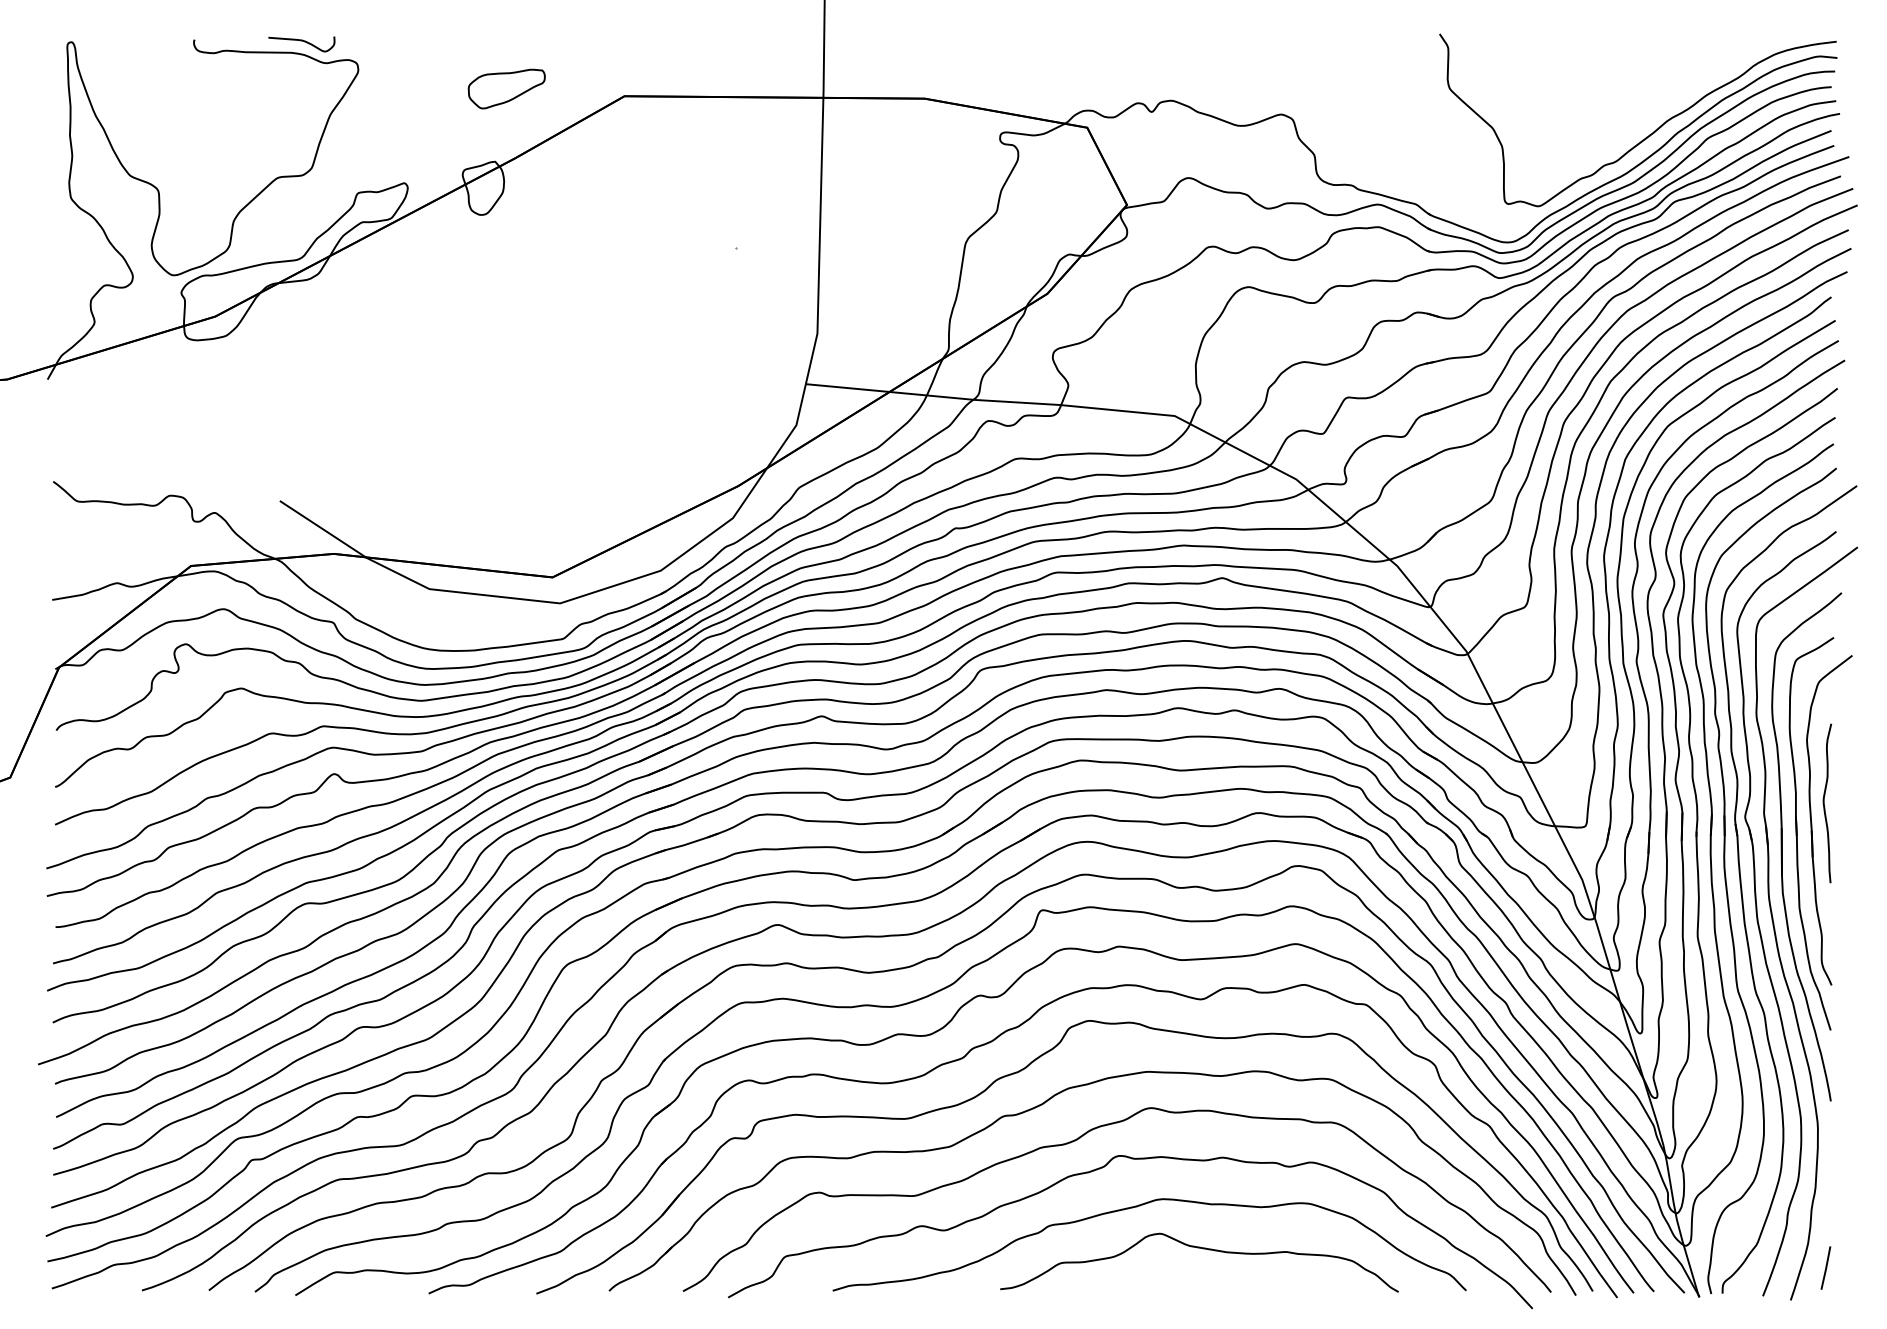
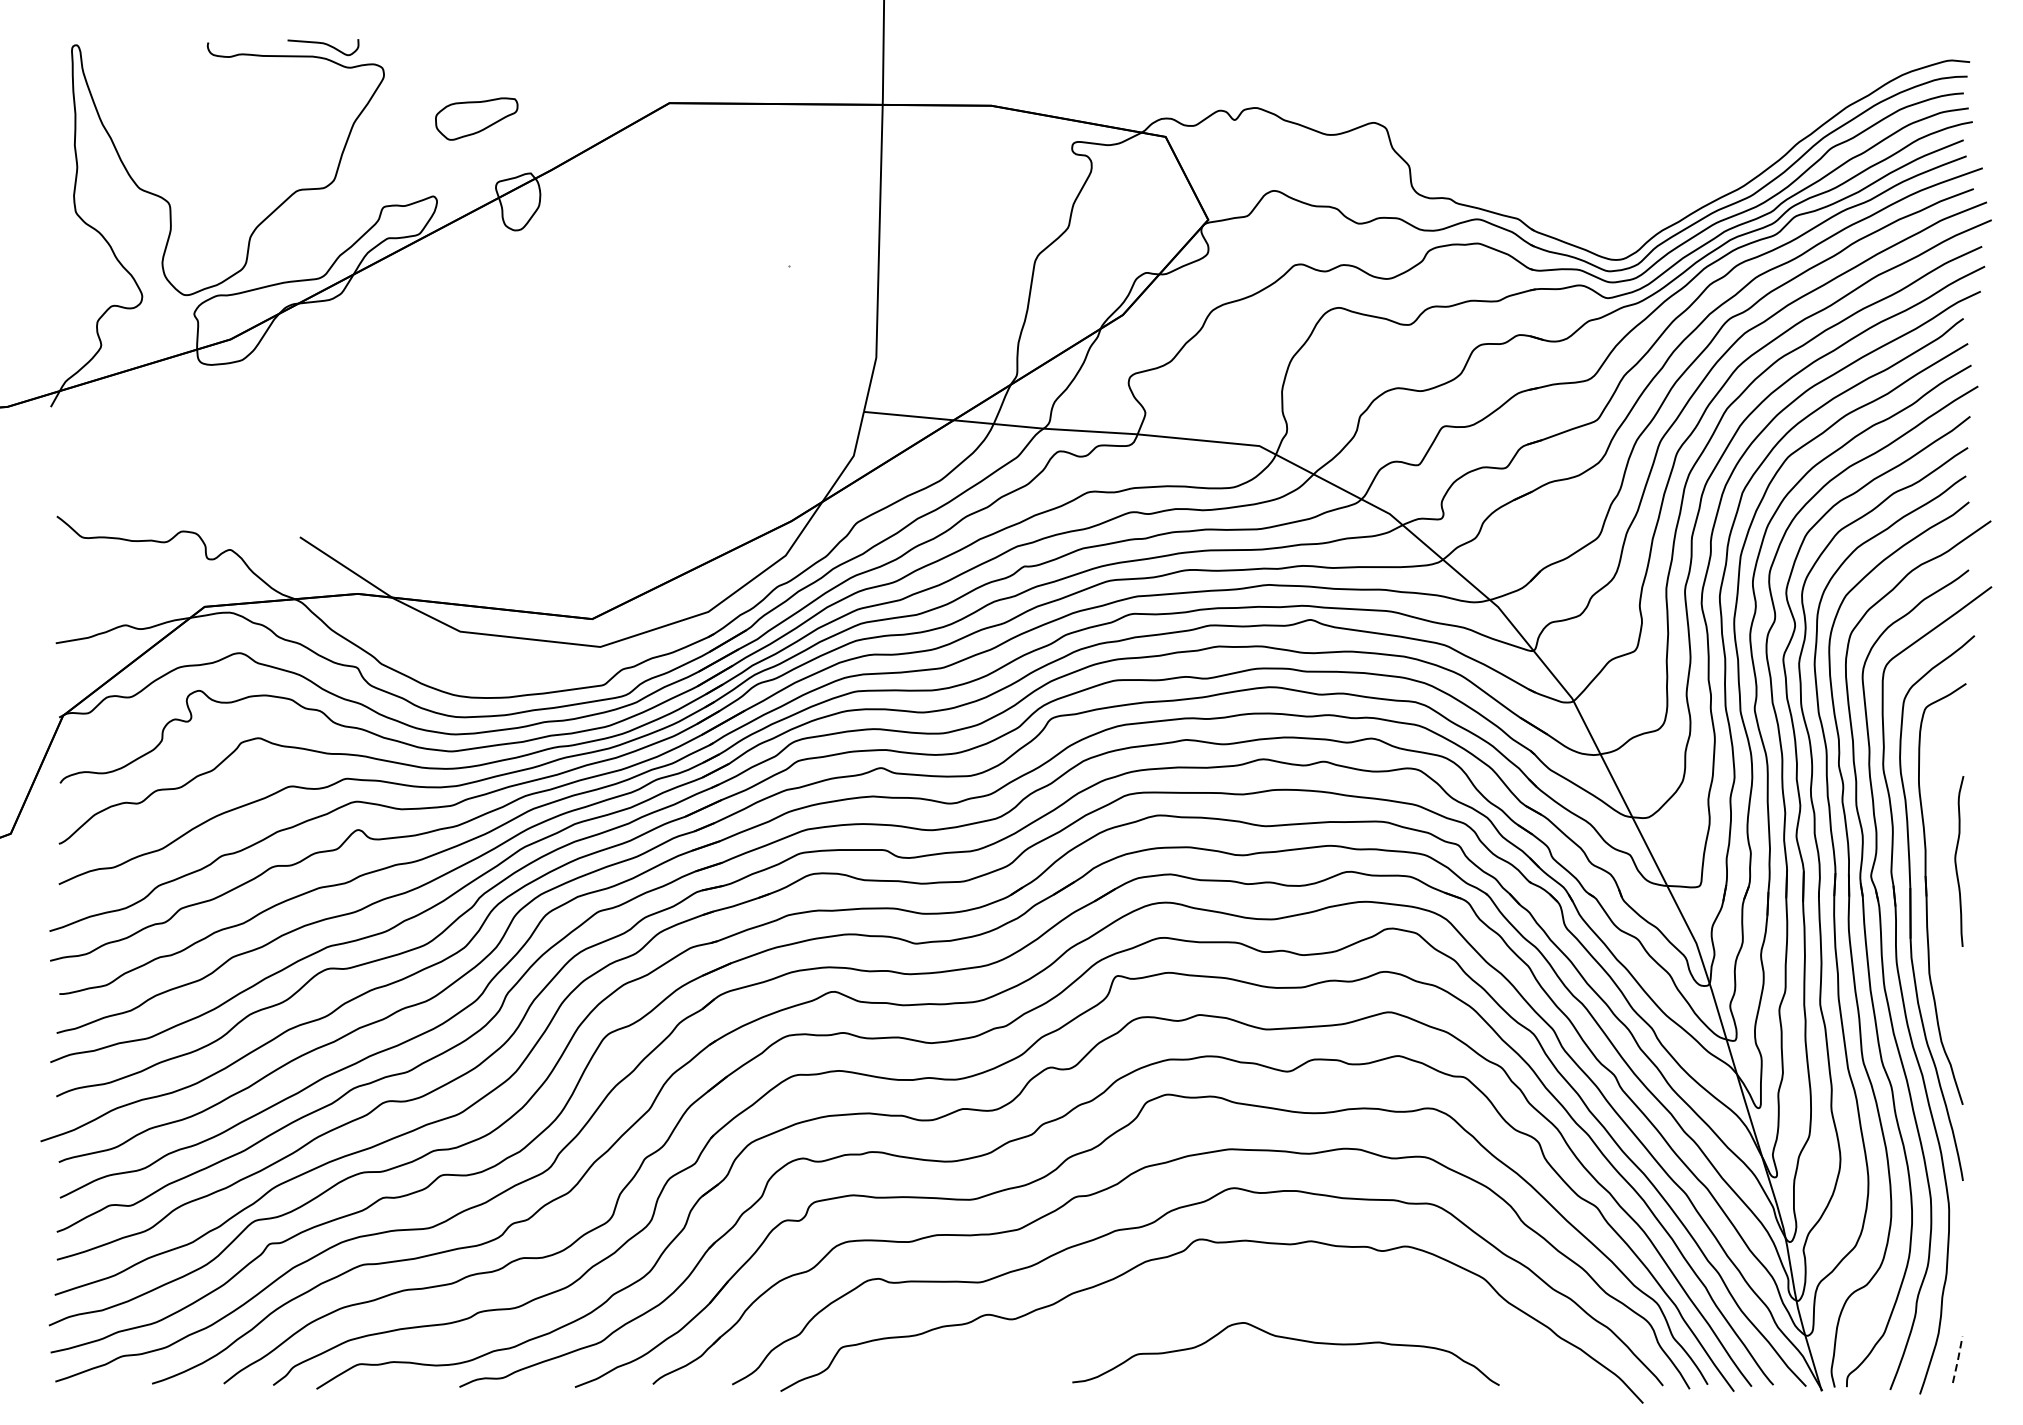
part: (506, 88) -> (476, 118), moved
curve: (1646, 136) -> (1765, 146), removed
part: (1812, 822) -> (1943, 881), removed
curve: (1137, 1207) -> (1219, 1294), removed
line: (1826, 1268) -> (1958, 1360), solid -> dashed

